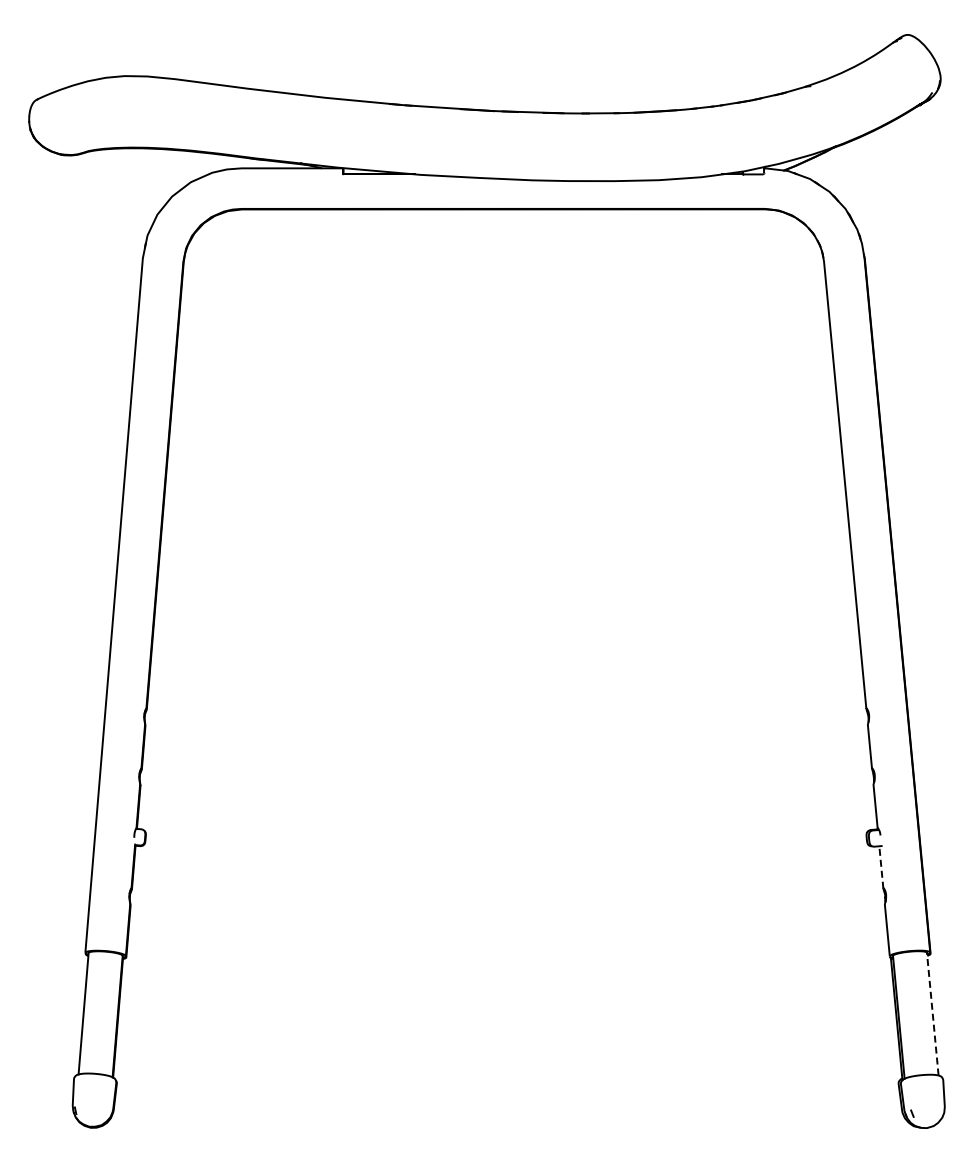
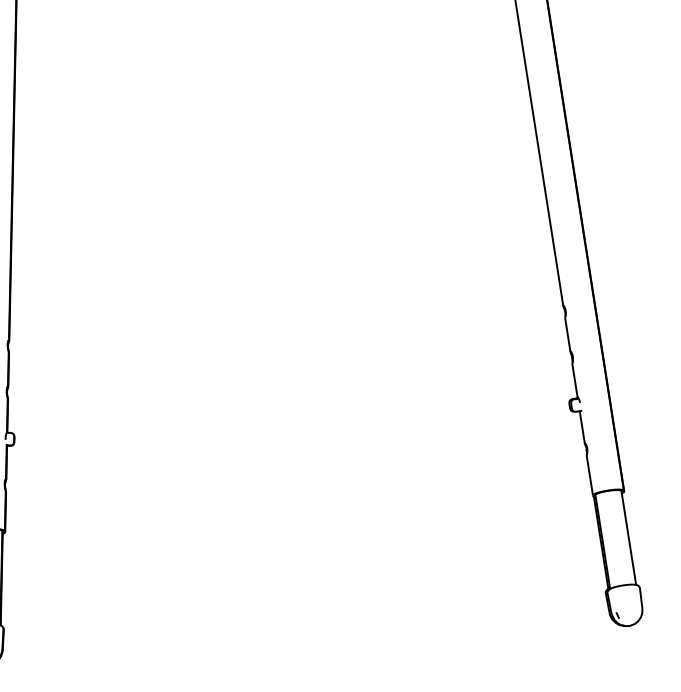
line: (881, 866) -> (582, 426), dashed -> solid
line: (932, 1014) -> (628, 538), dashed -> solid

